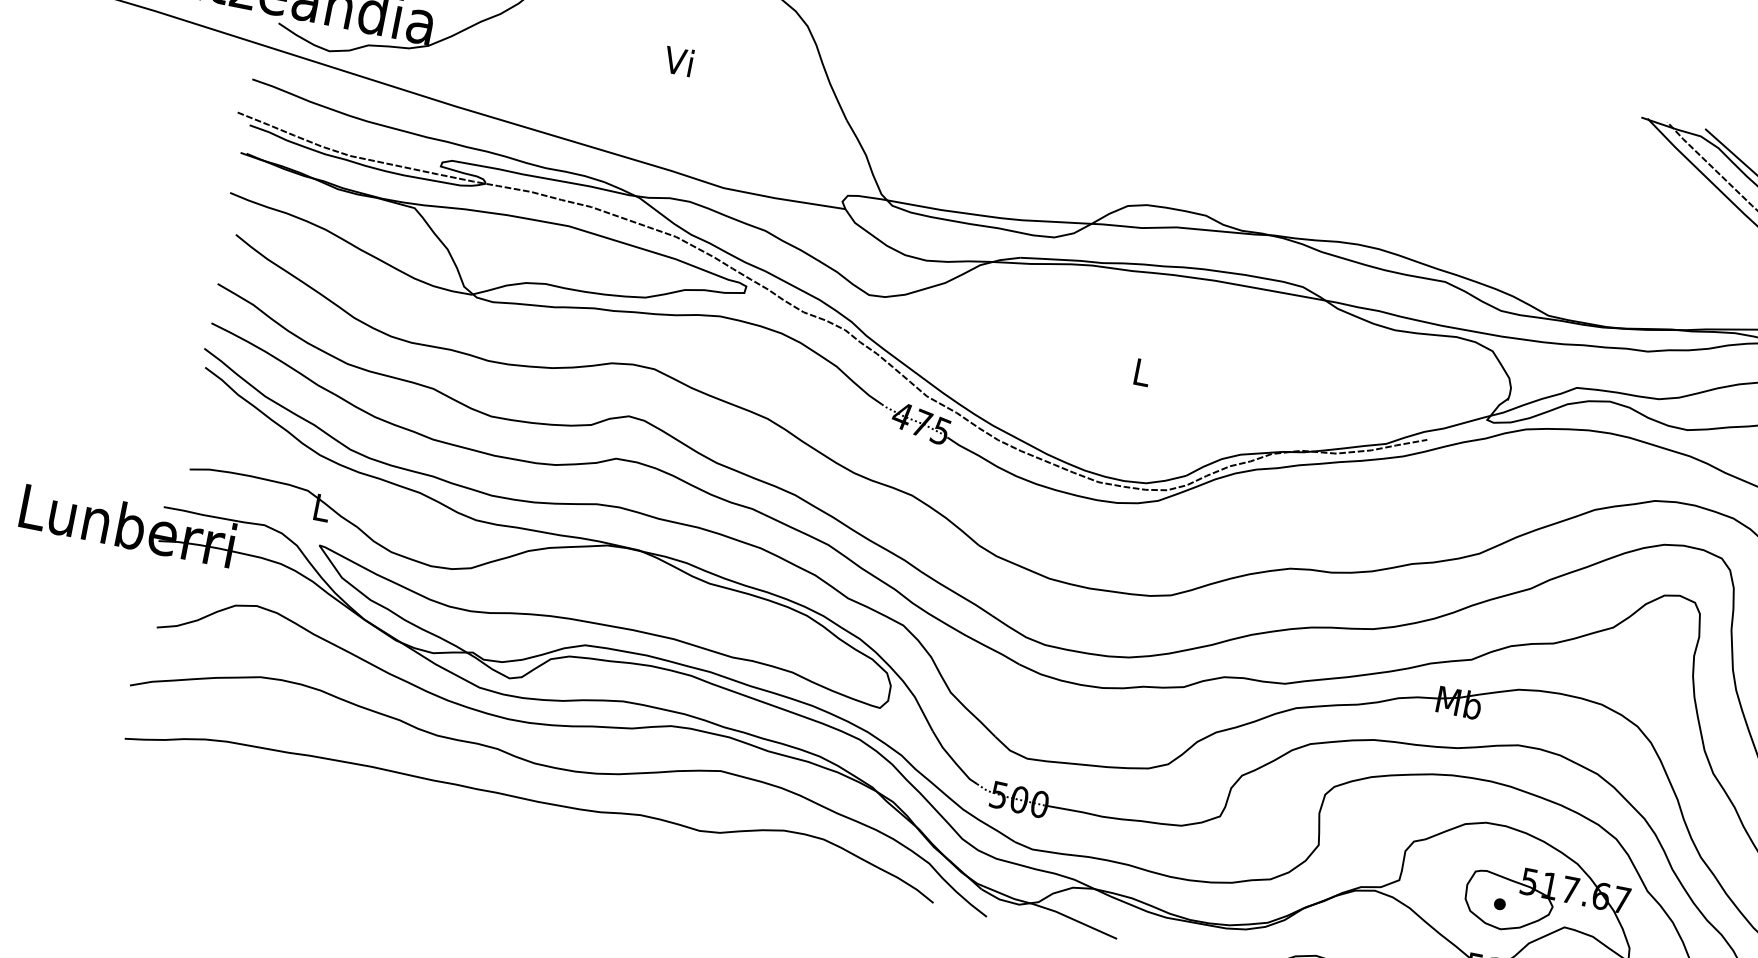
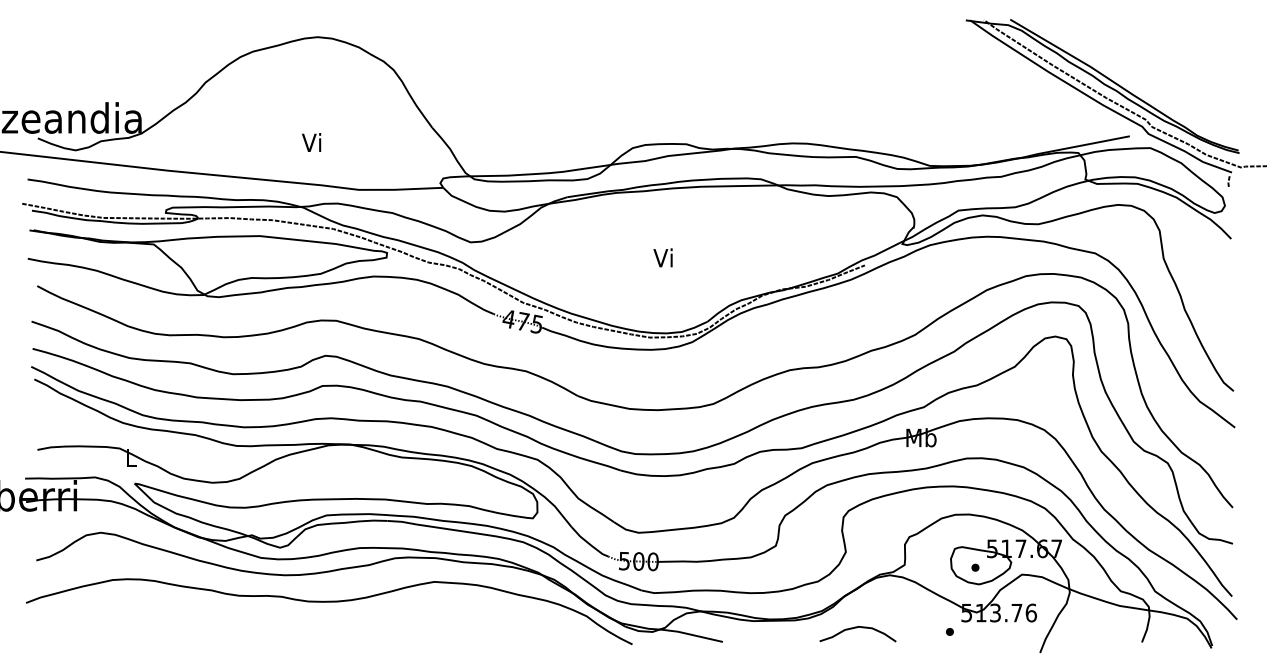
text: (678, 61) -> (311, 142), moved
text: (1139, 371) -> (662, 257), L -> Vi
curve: (531, 801) -> (311, 627), removed

